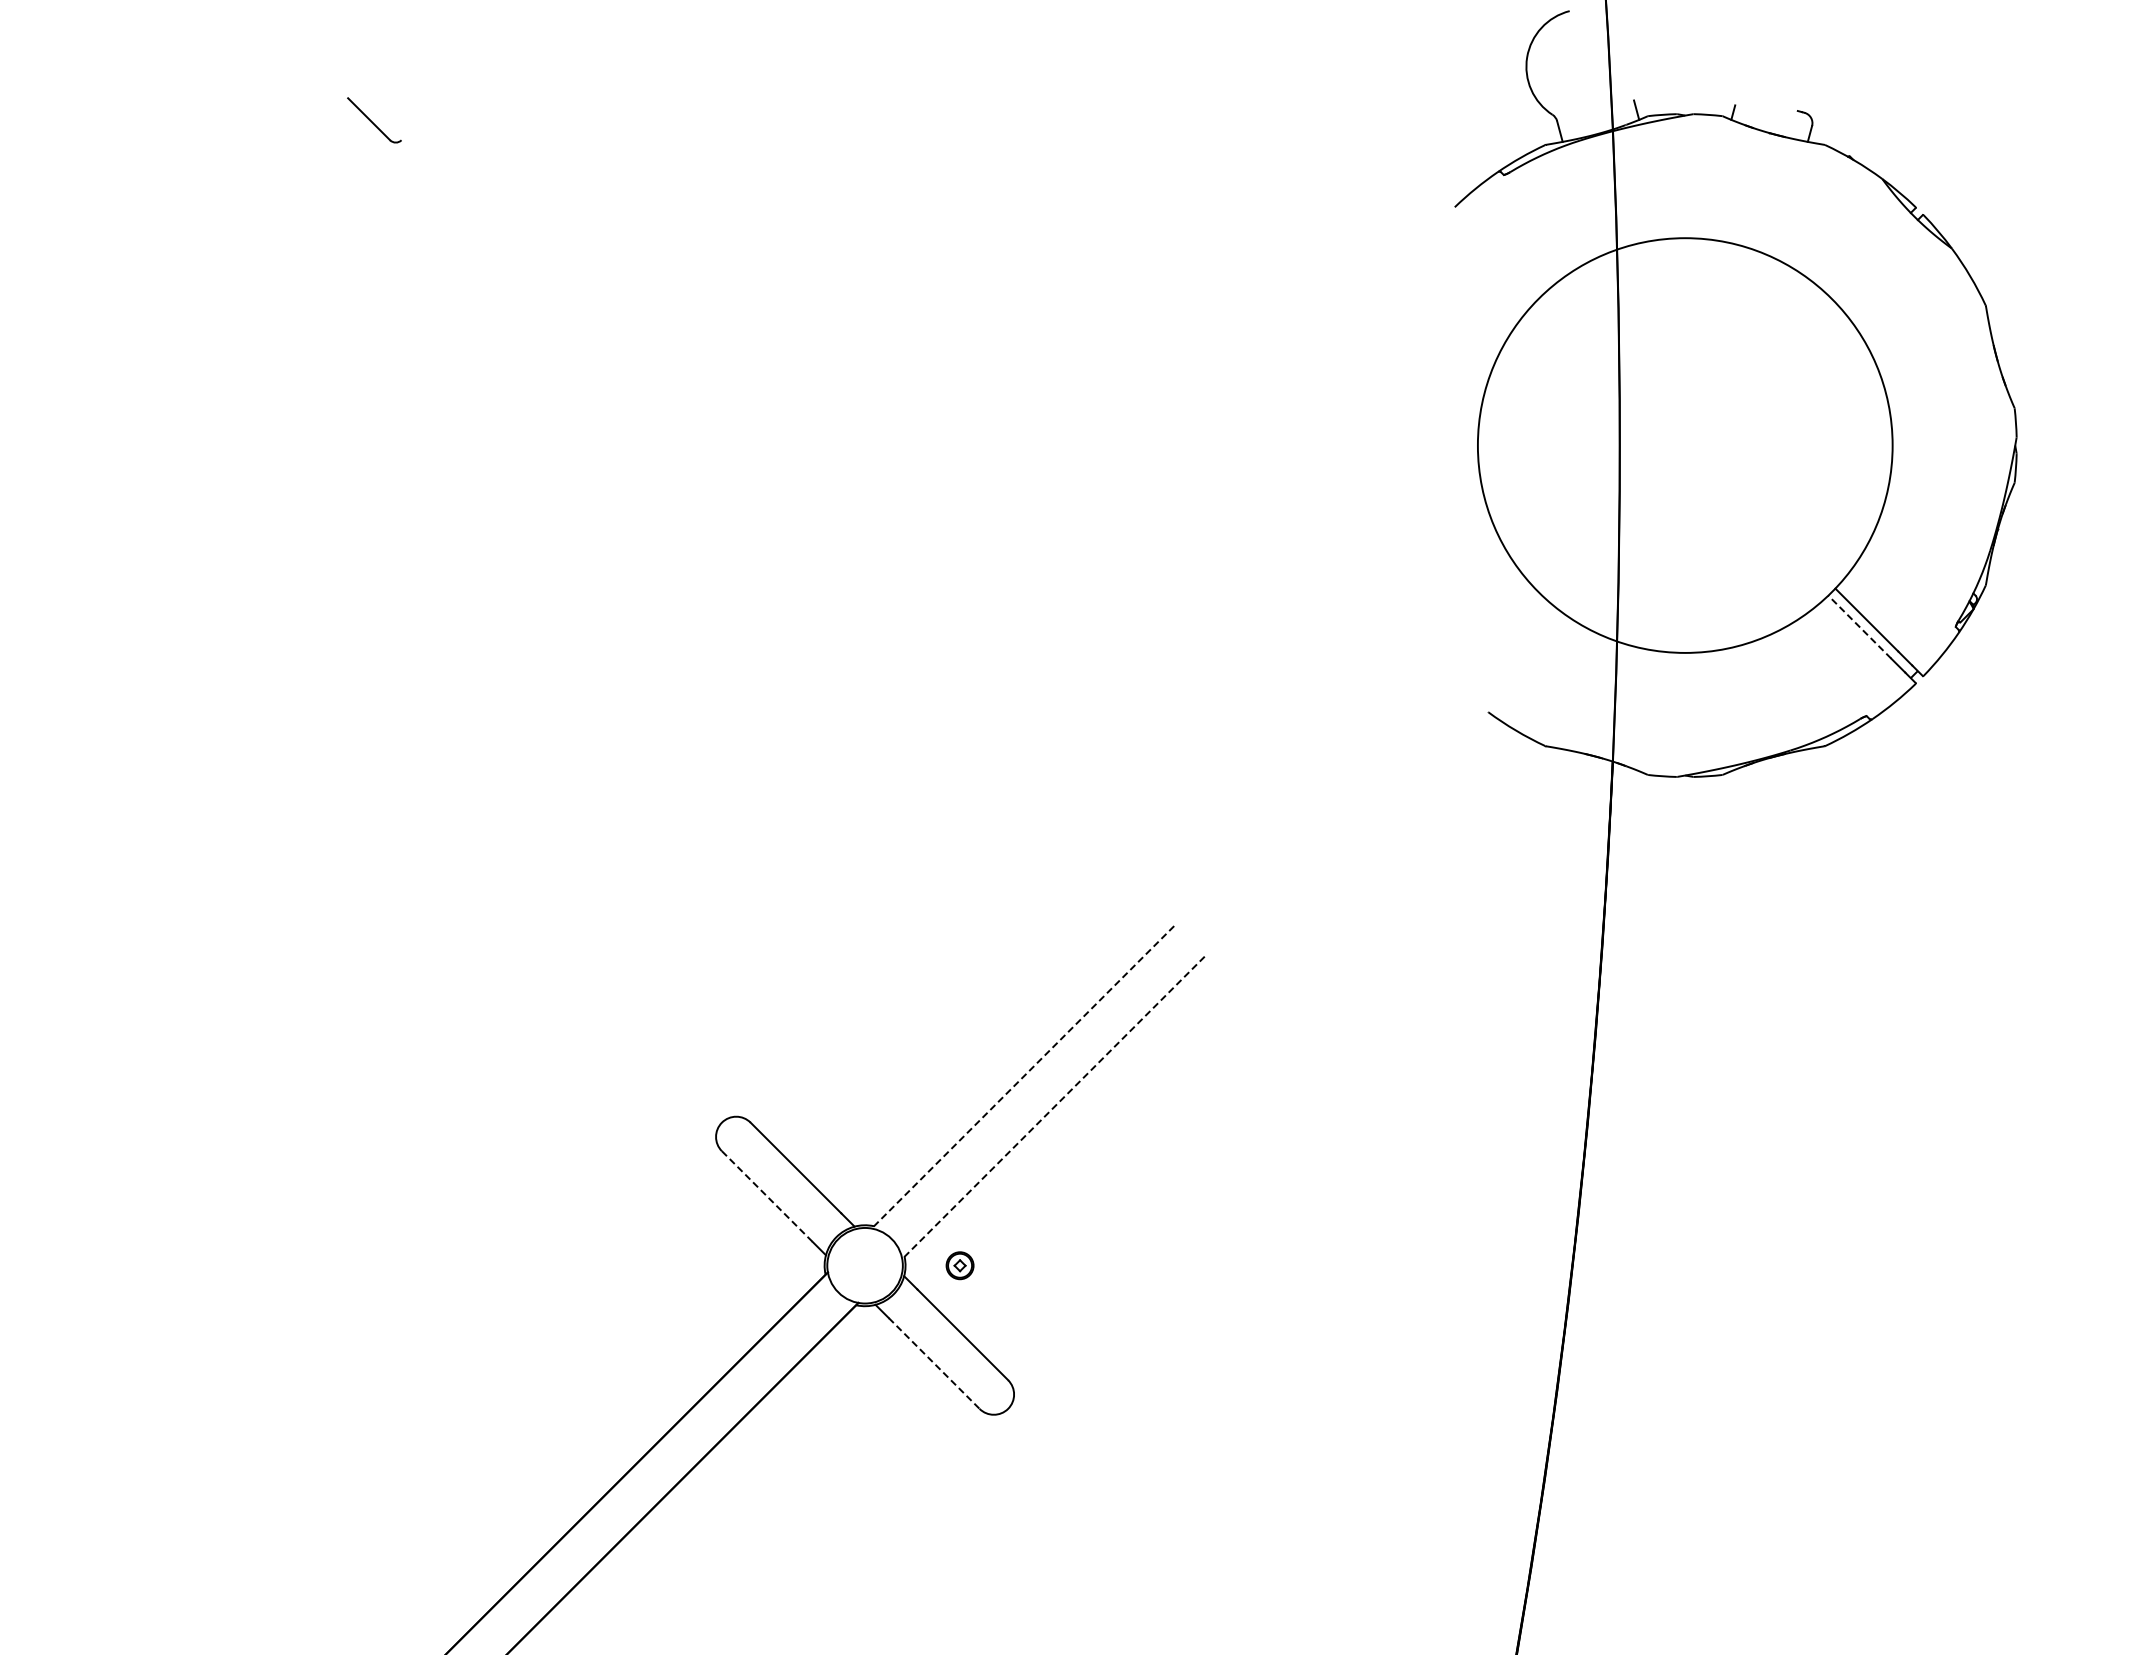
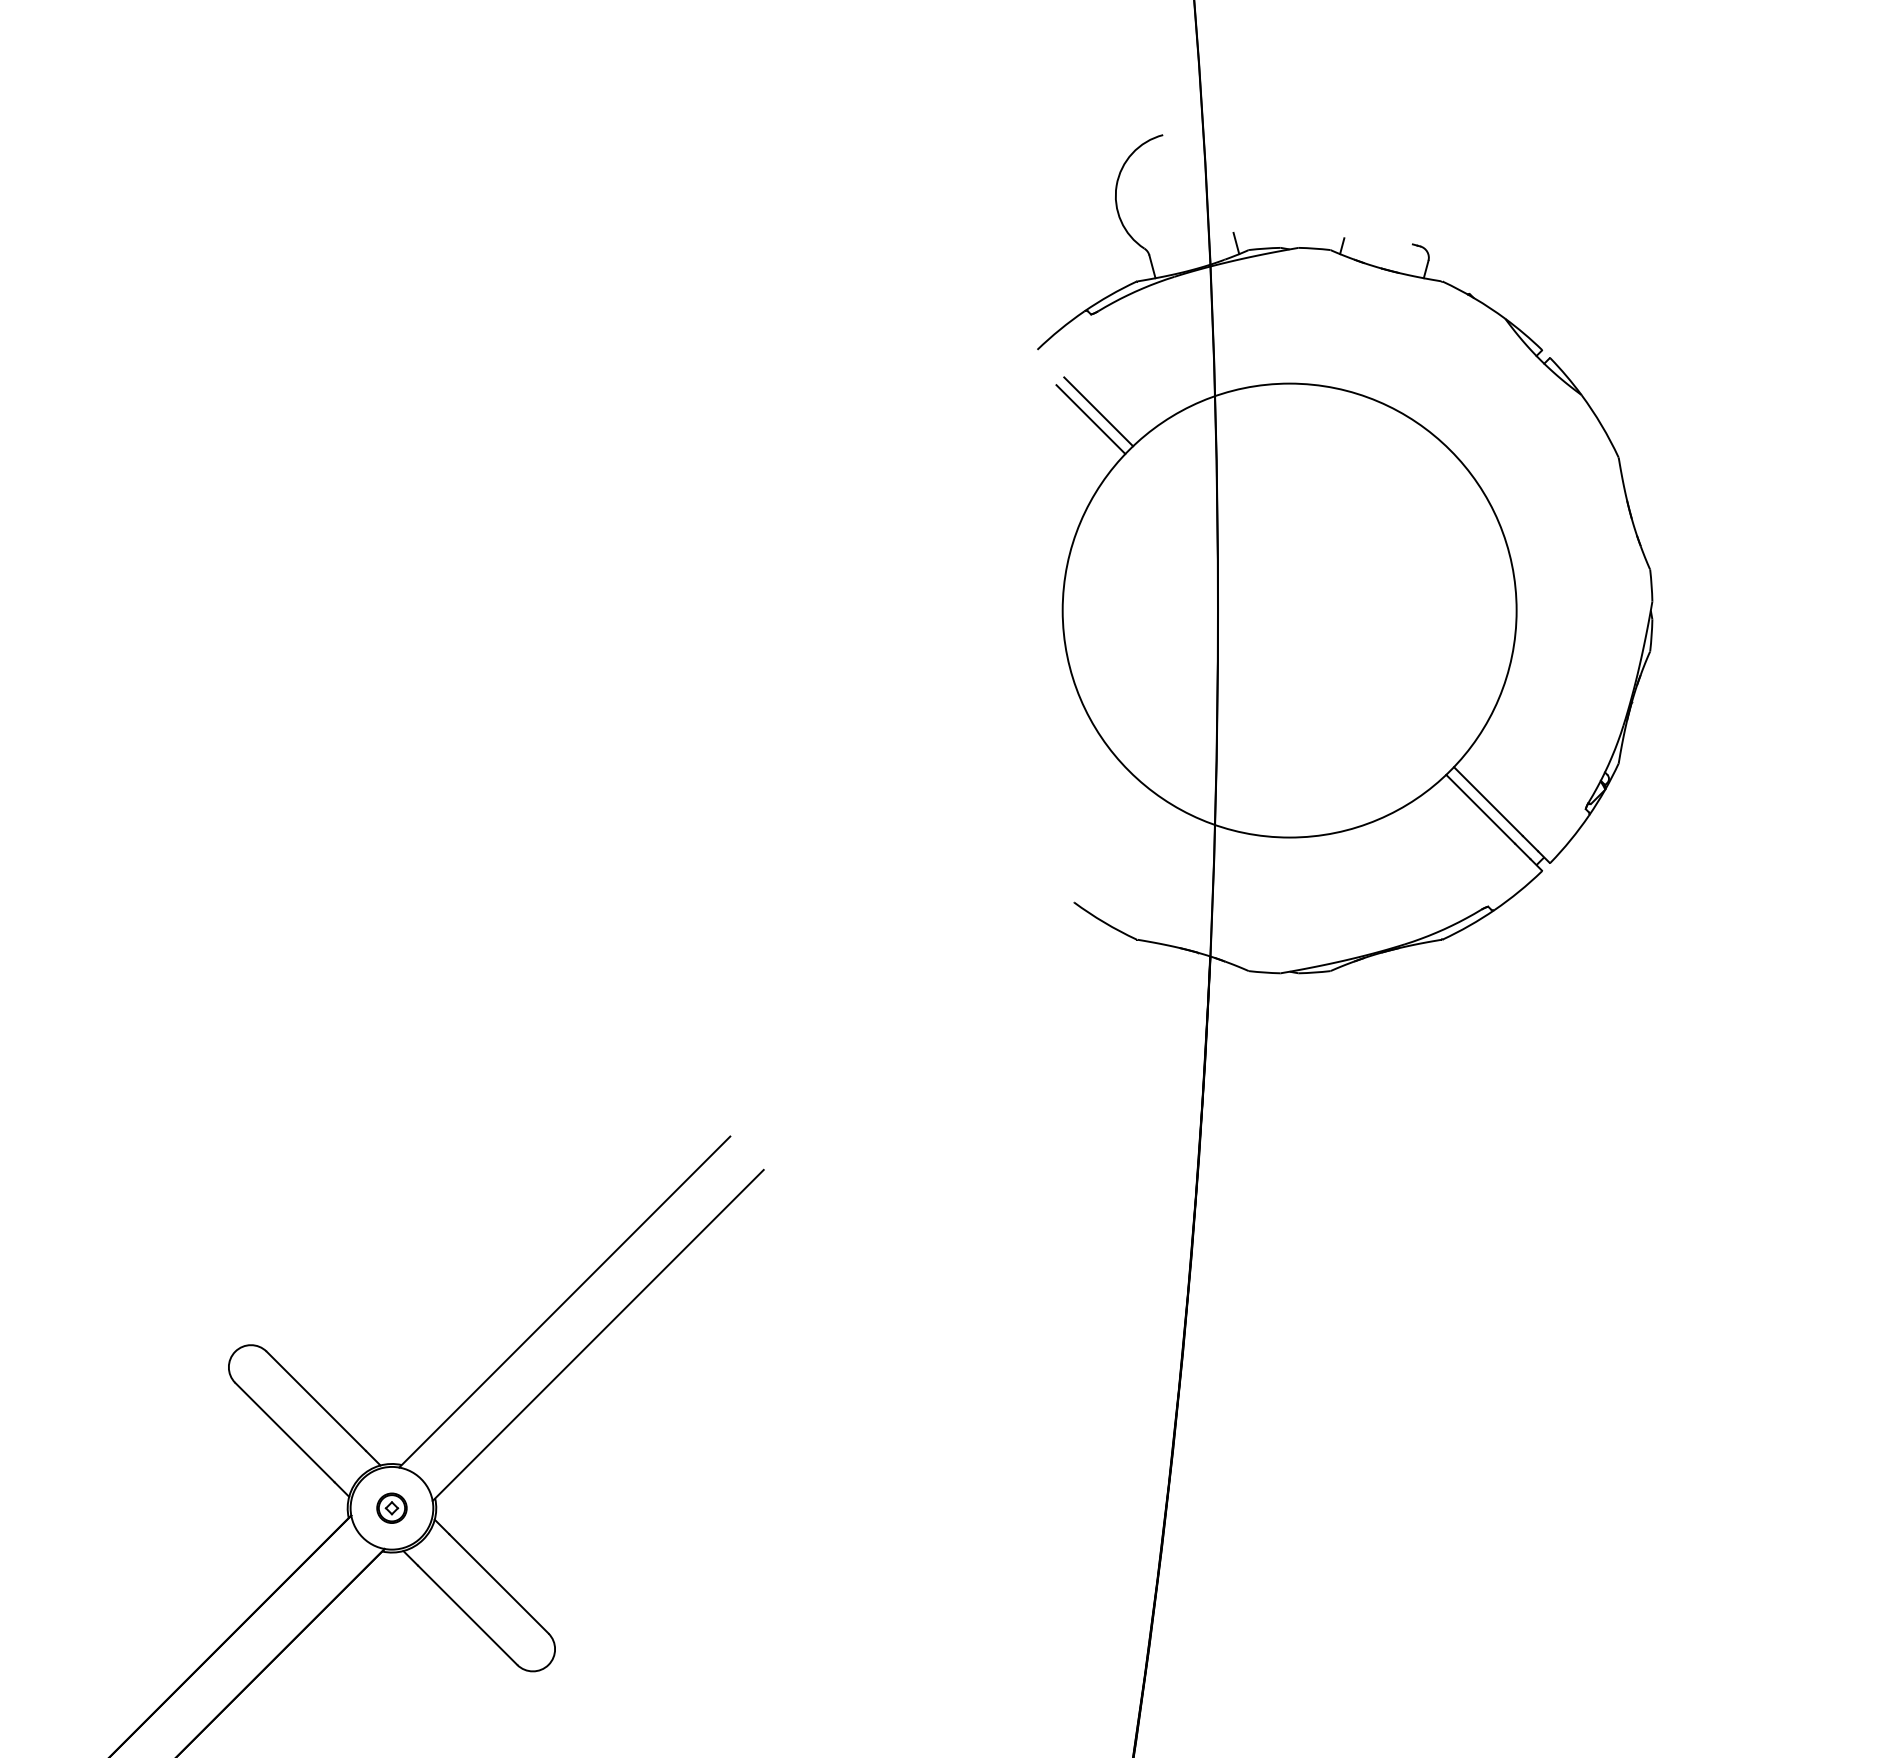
line: (1510, 263) -> (1098, 411), added
line: (1503, 270) -> (1090, 418), added
line: (1859, 626) -> (1480, 808), dashed -> solid
line: (1022, 1077) -> (564, 1302), dashed -> solid
line: (1053, 1107) -> (598, 1335), dashed -> solid
line: (767, 1196) -> (285, 1432), dashed -> solid
part: (959, 1265) -> (391, 1508), moved
line: (934, 1363) -> (467, 1615), dashed -> solid

